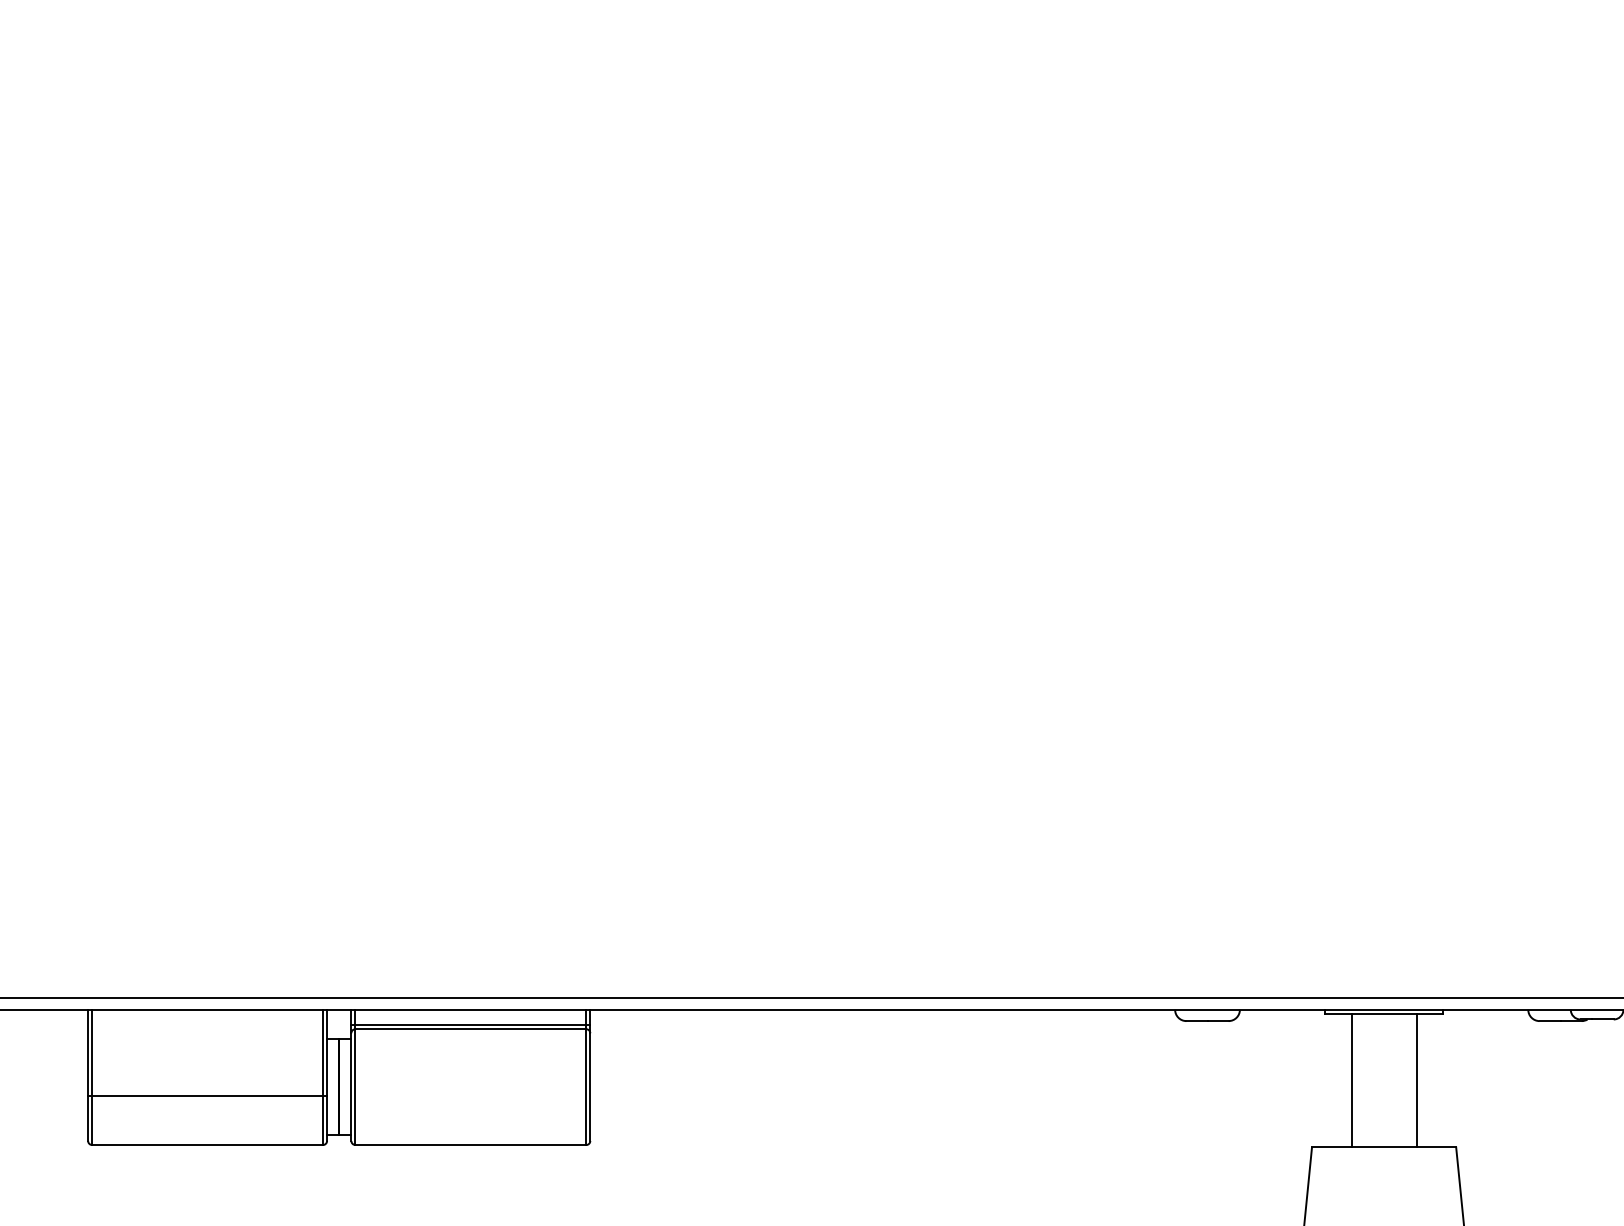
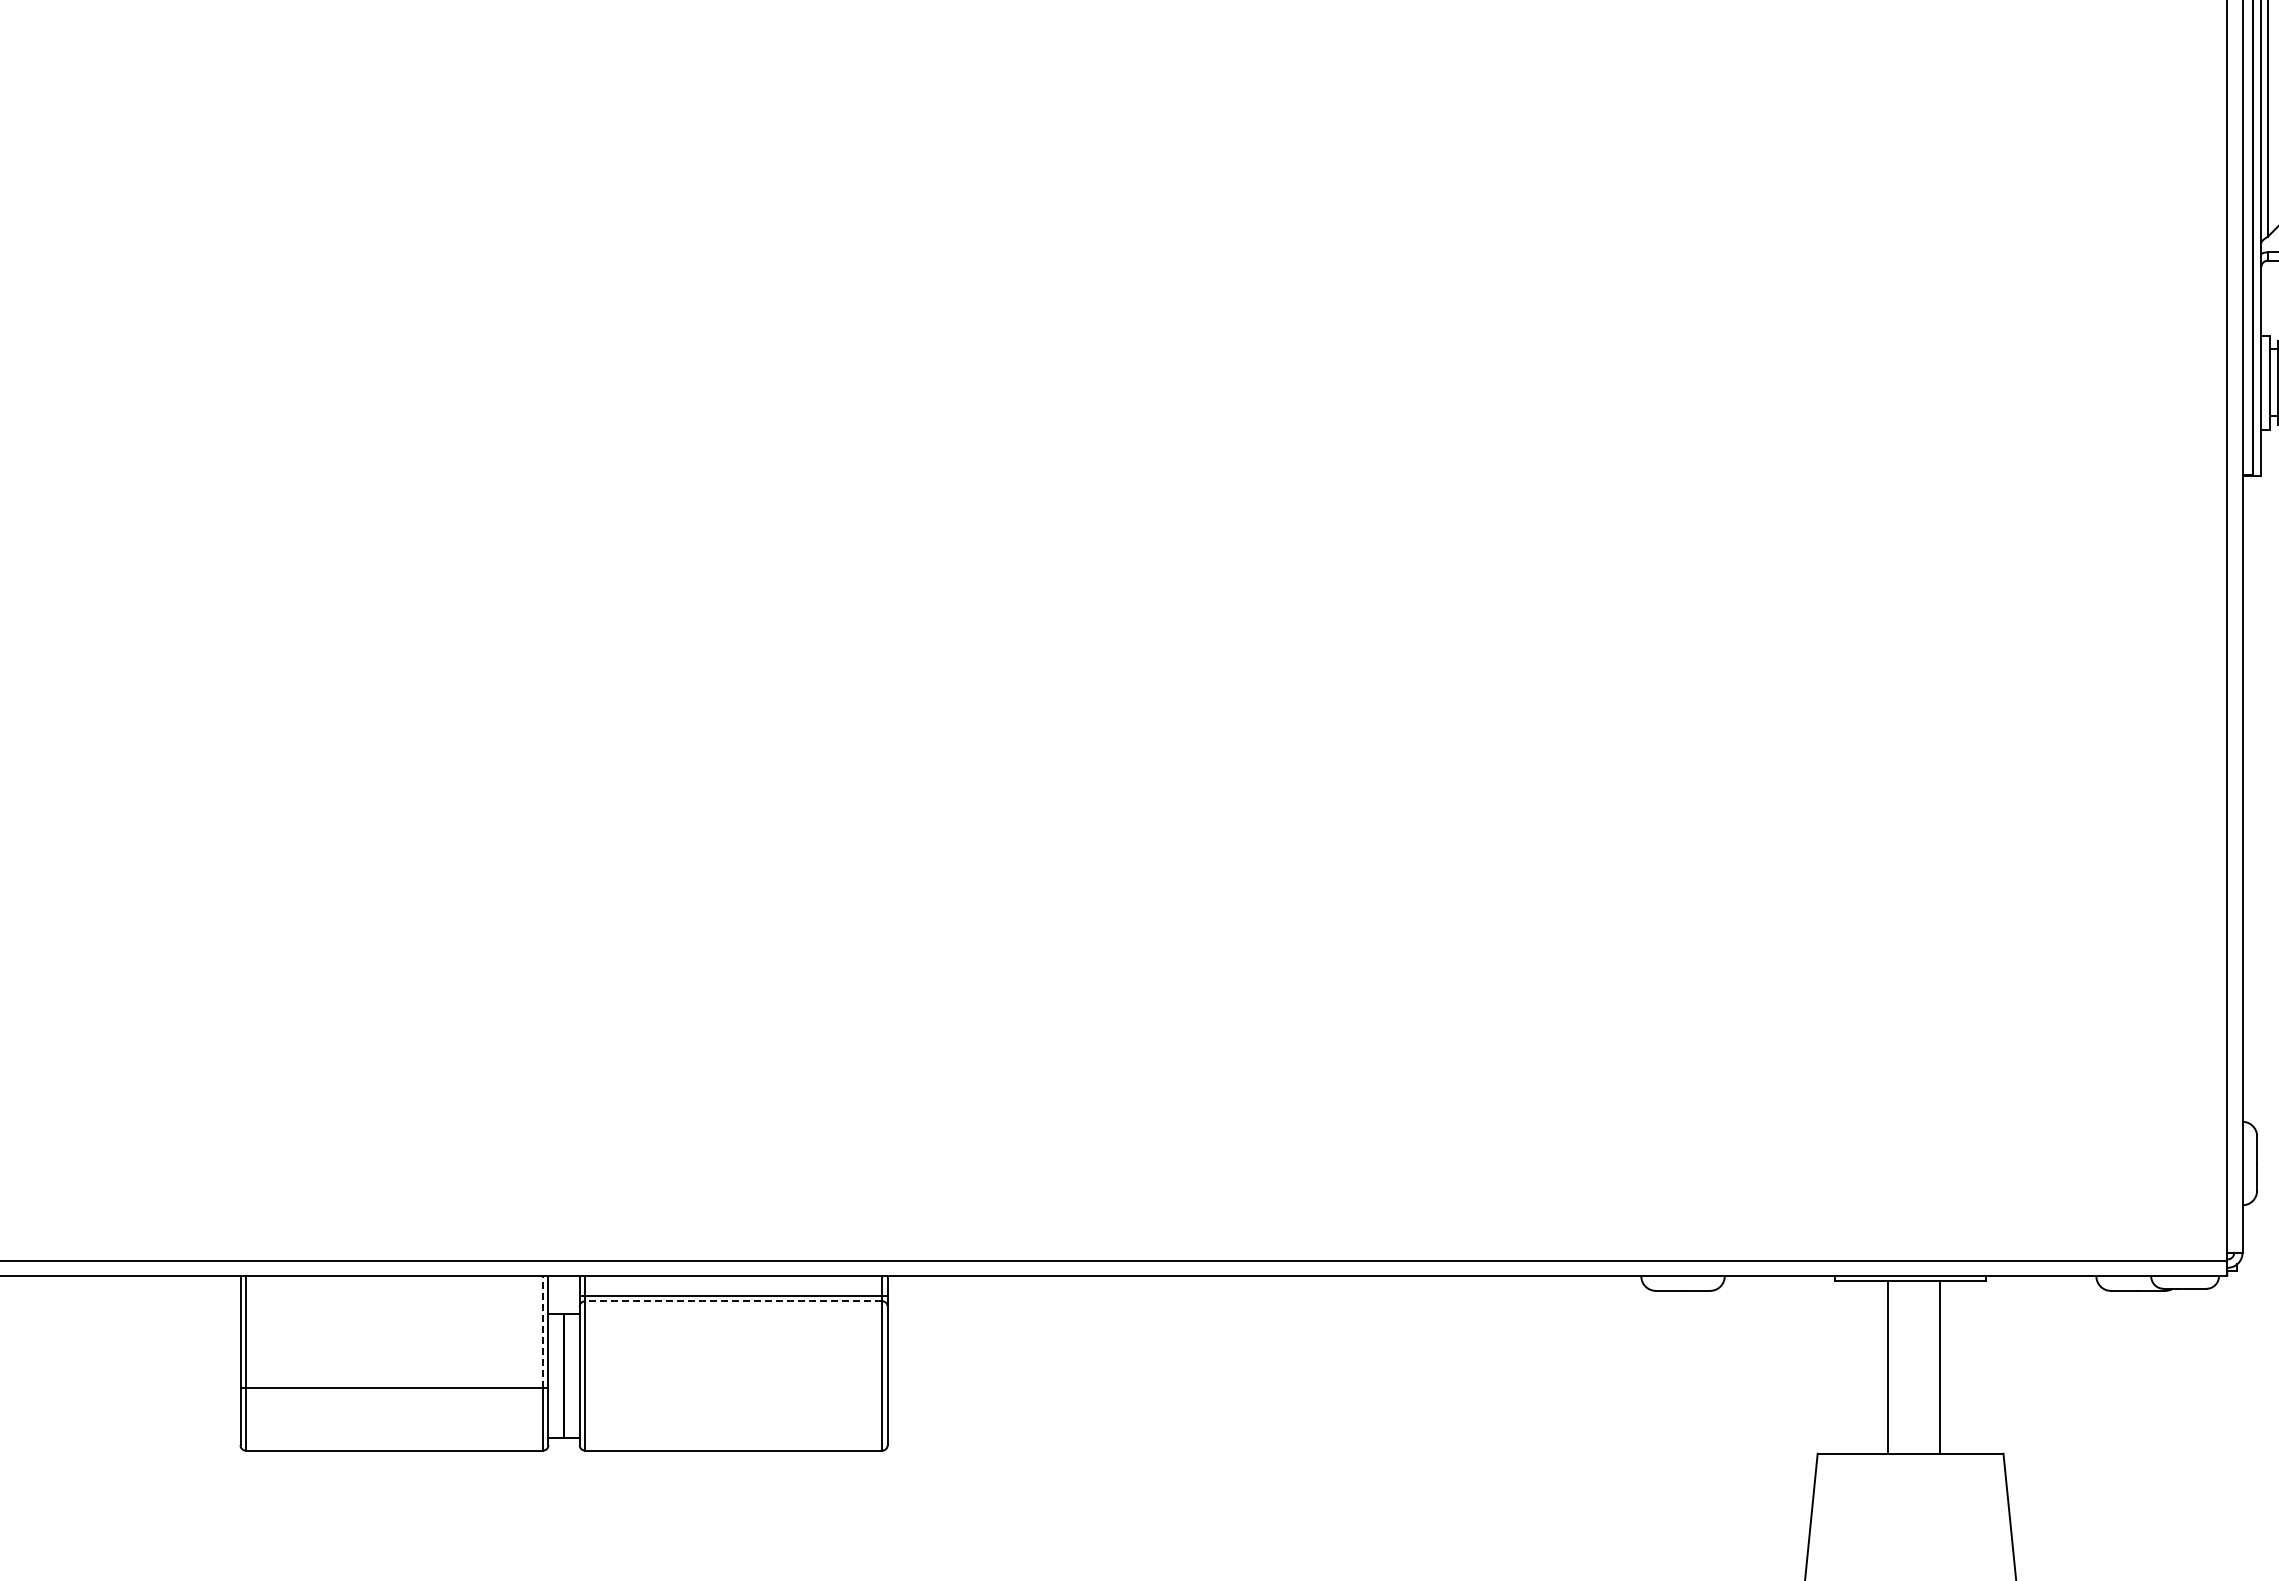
line: (470, 1029) -> (733, 1301), solid -> dashed
line: (323, 1053) -> (543, 1332), solid -> dashed
line: (1351, 1080) -> (1939, 1367), moved
line: (1416, 1080) -> (1888, 1367), moved

